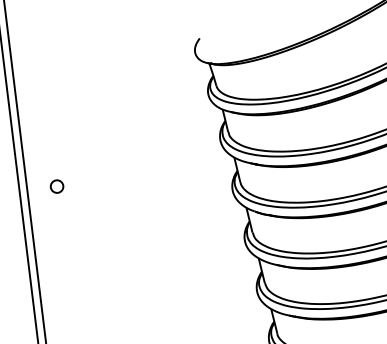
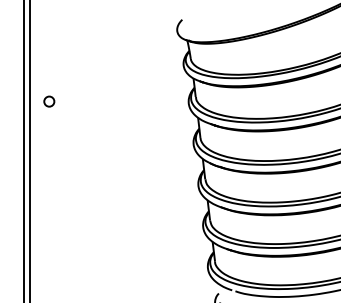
circle: (57, 186) -> (49, 101), moved

